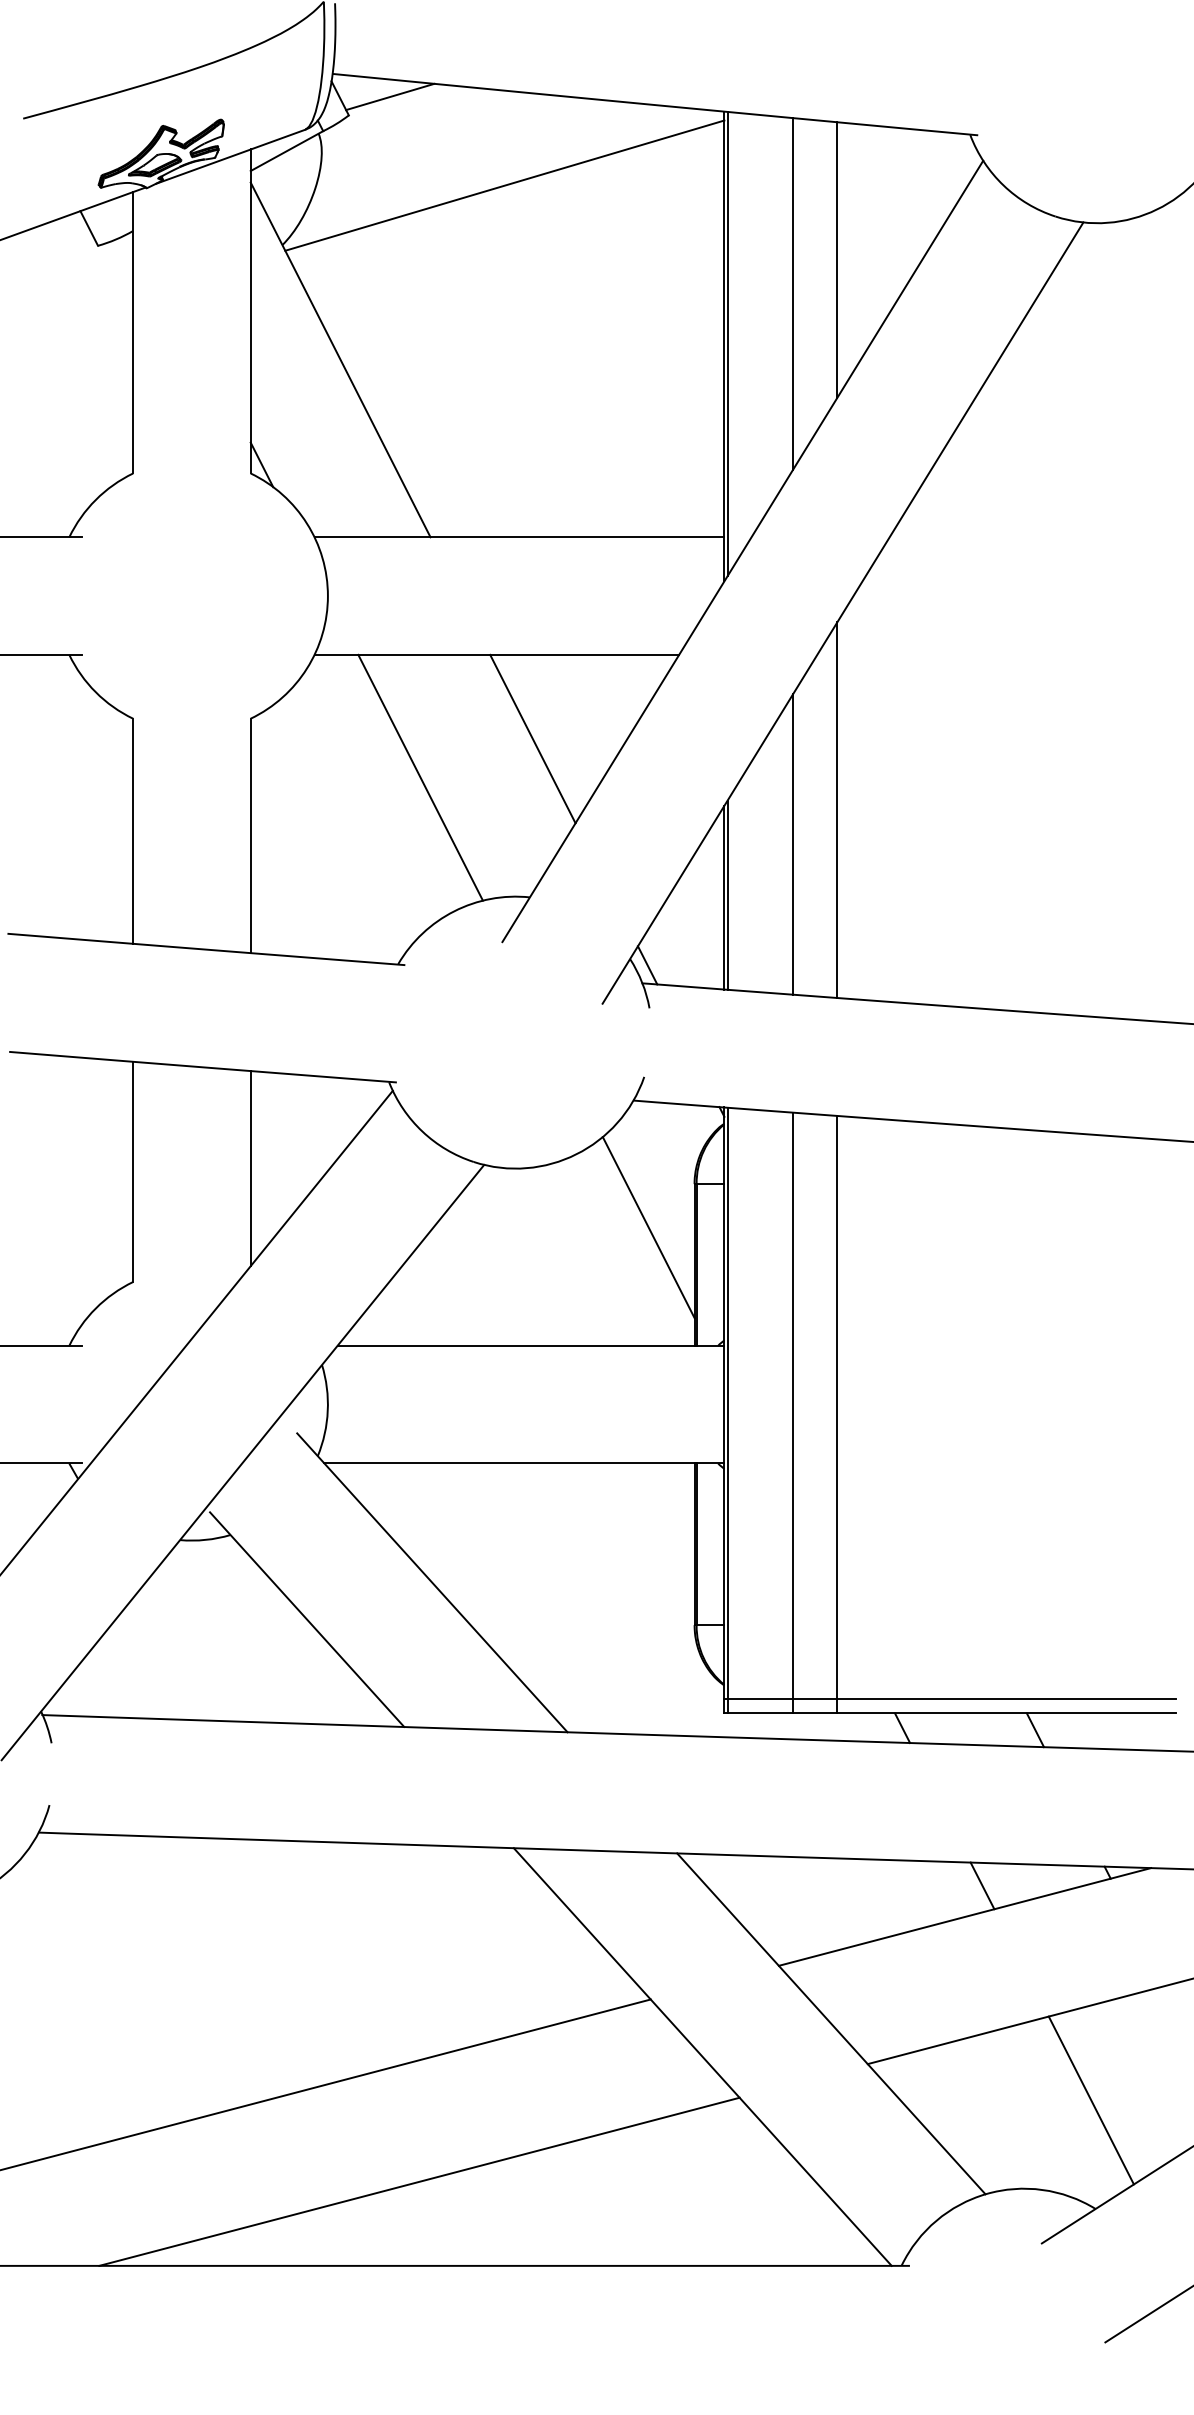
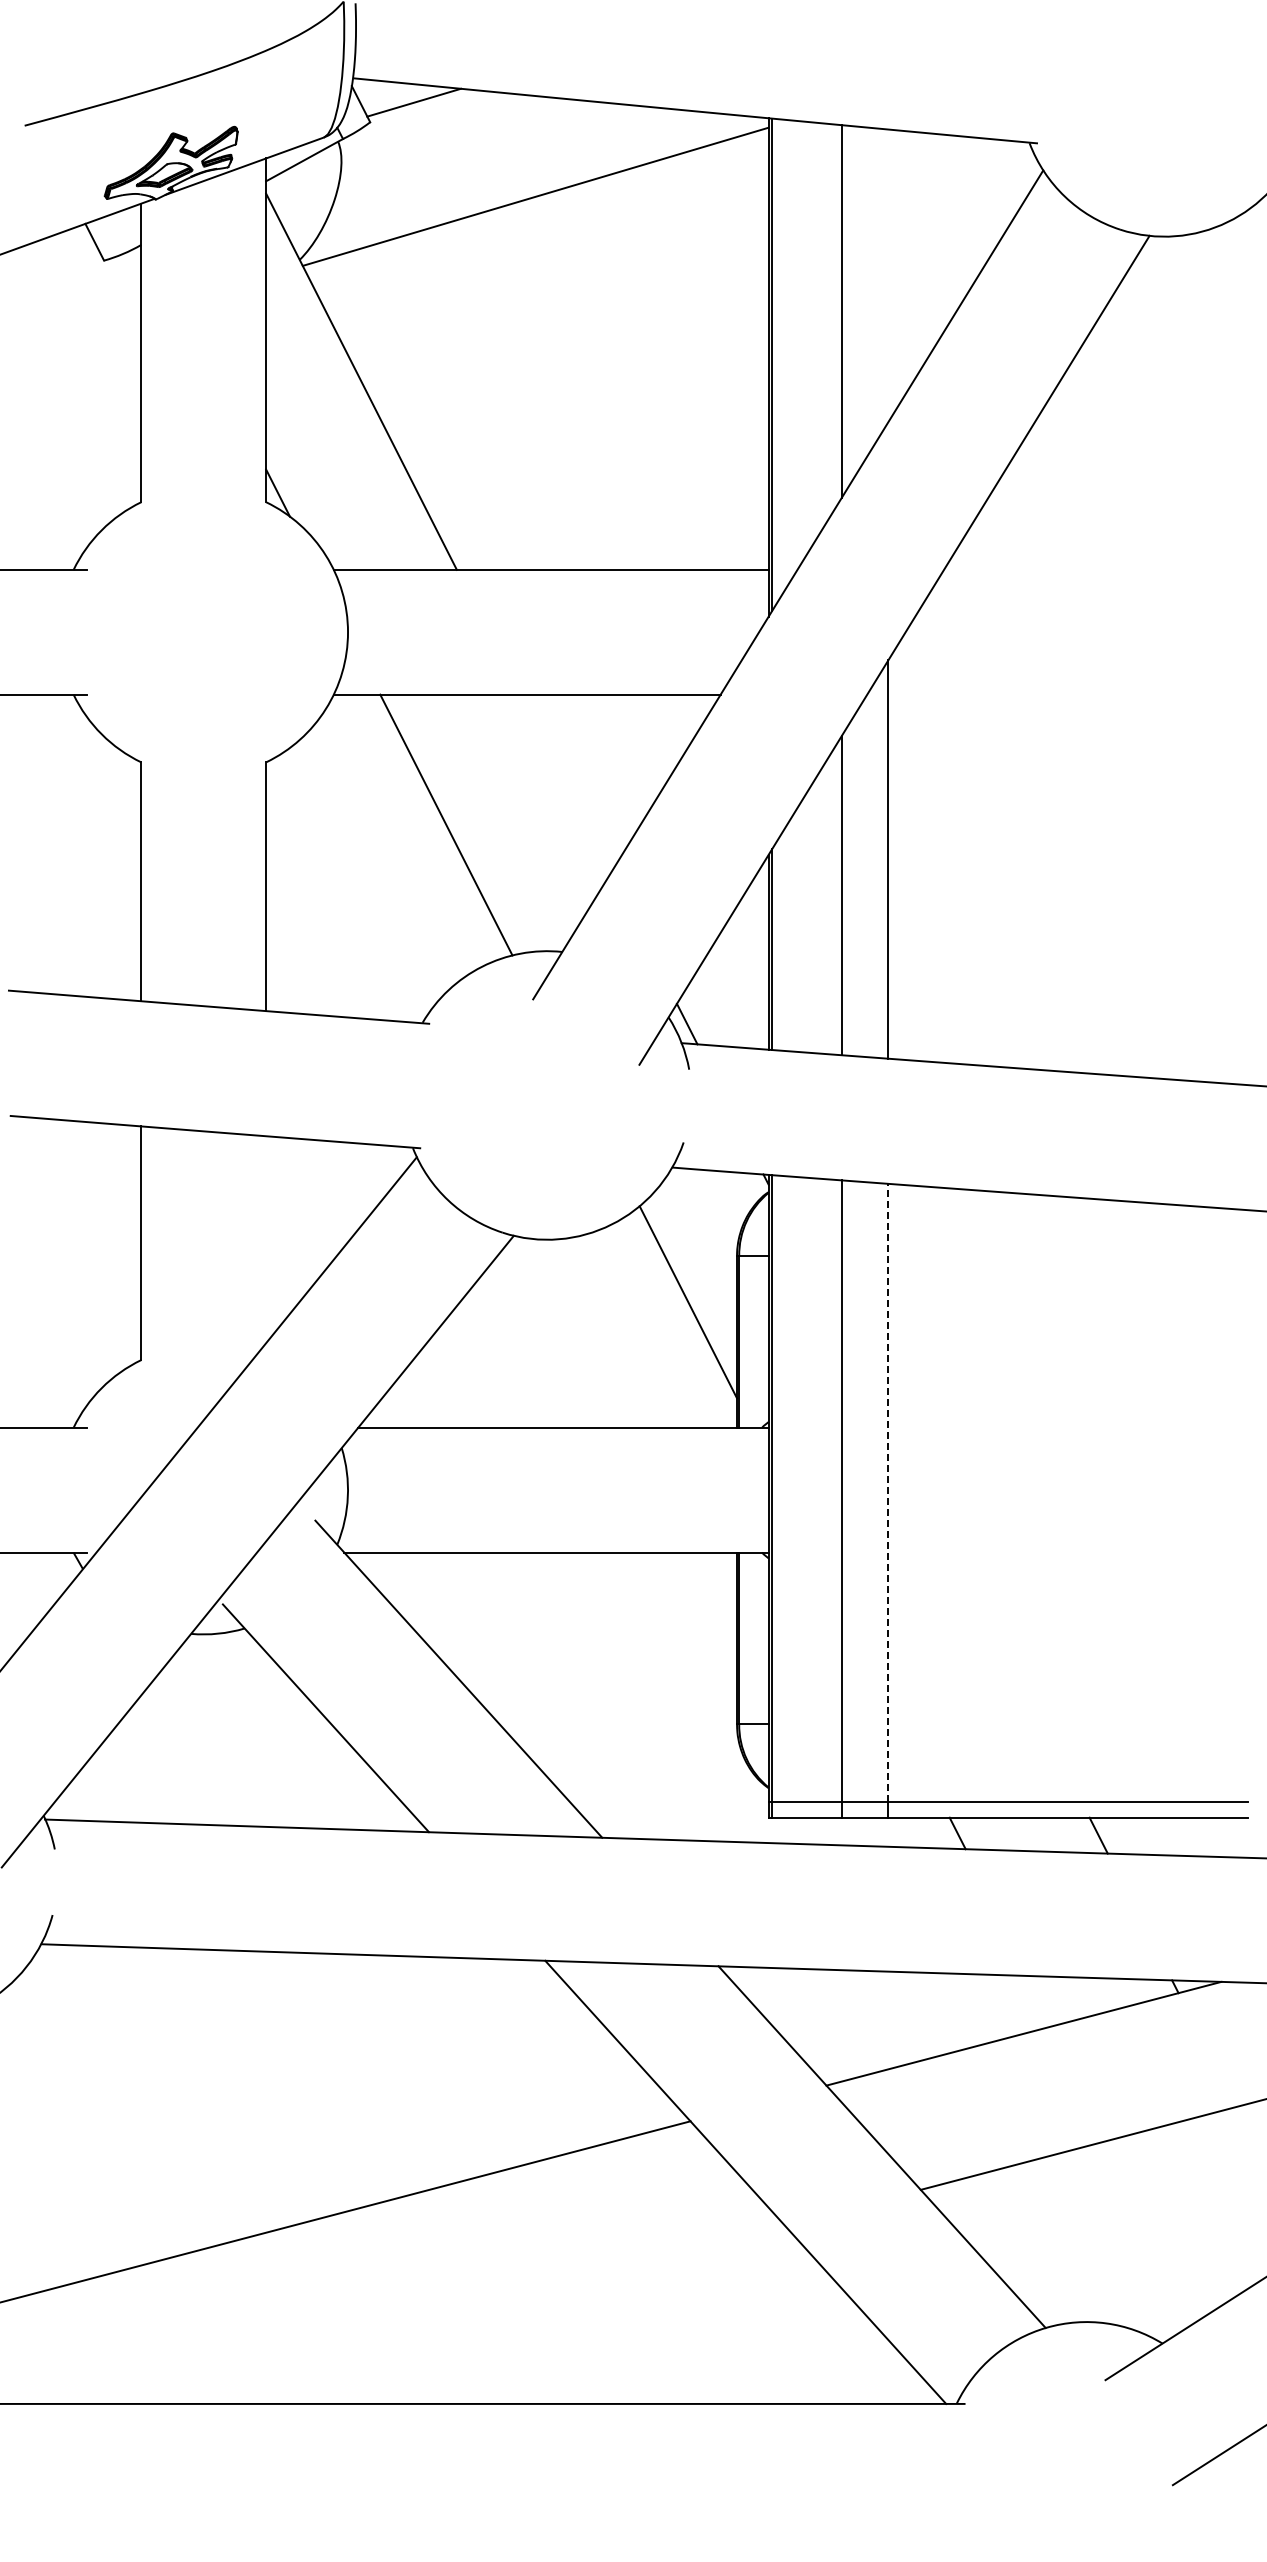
line: (837, 259) -> (888, 275), removed
line: (532, 738) -> (565, 783), removed
line: (251, 1168) -> (266, 1239), removed
line: (837, 1406) -> (888, 1492), solid -> dashed
line: (982, 1885) -> (1042, 2000), removed
line: (1090, 2100) -> (1157, 2228), removed
line: (418, 2181) -> (444, 2314), removed

